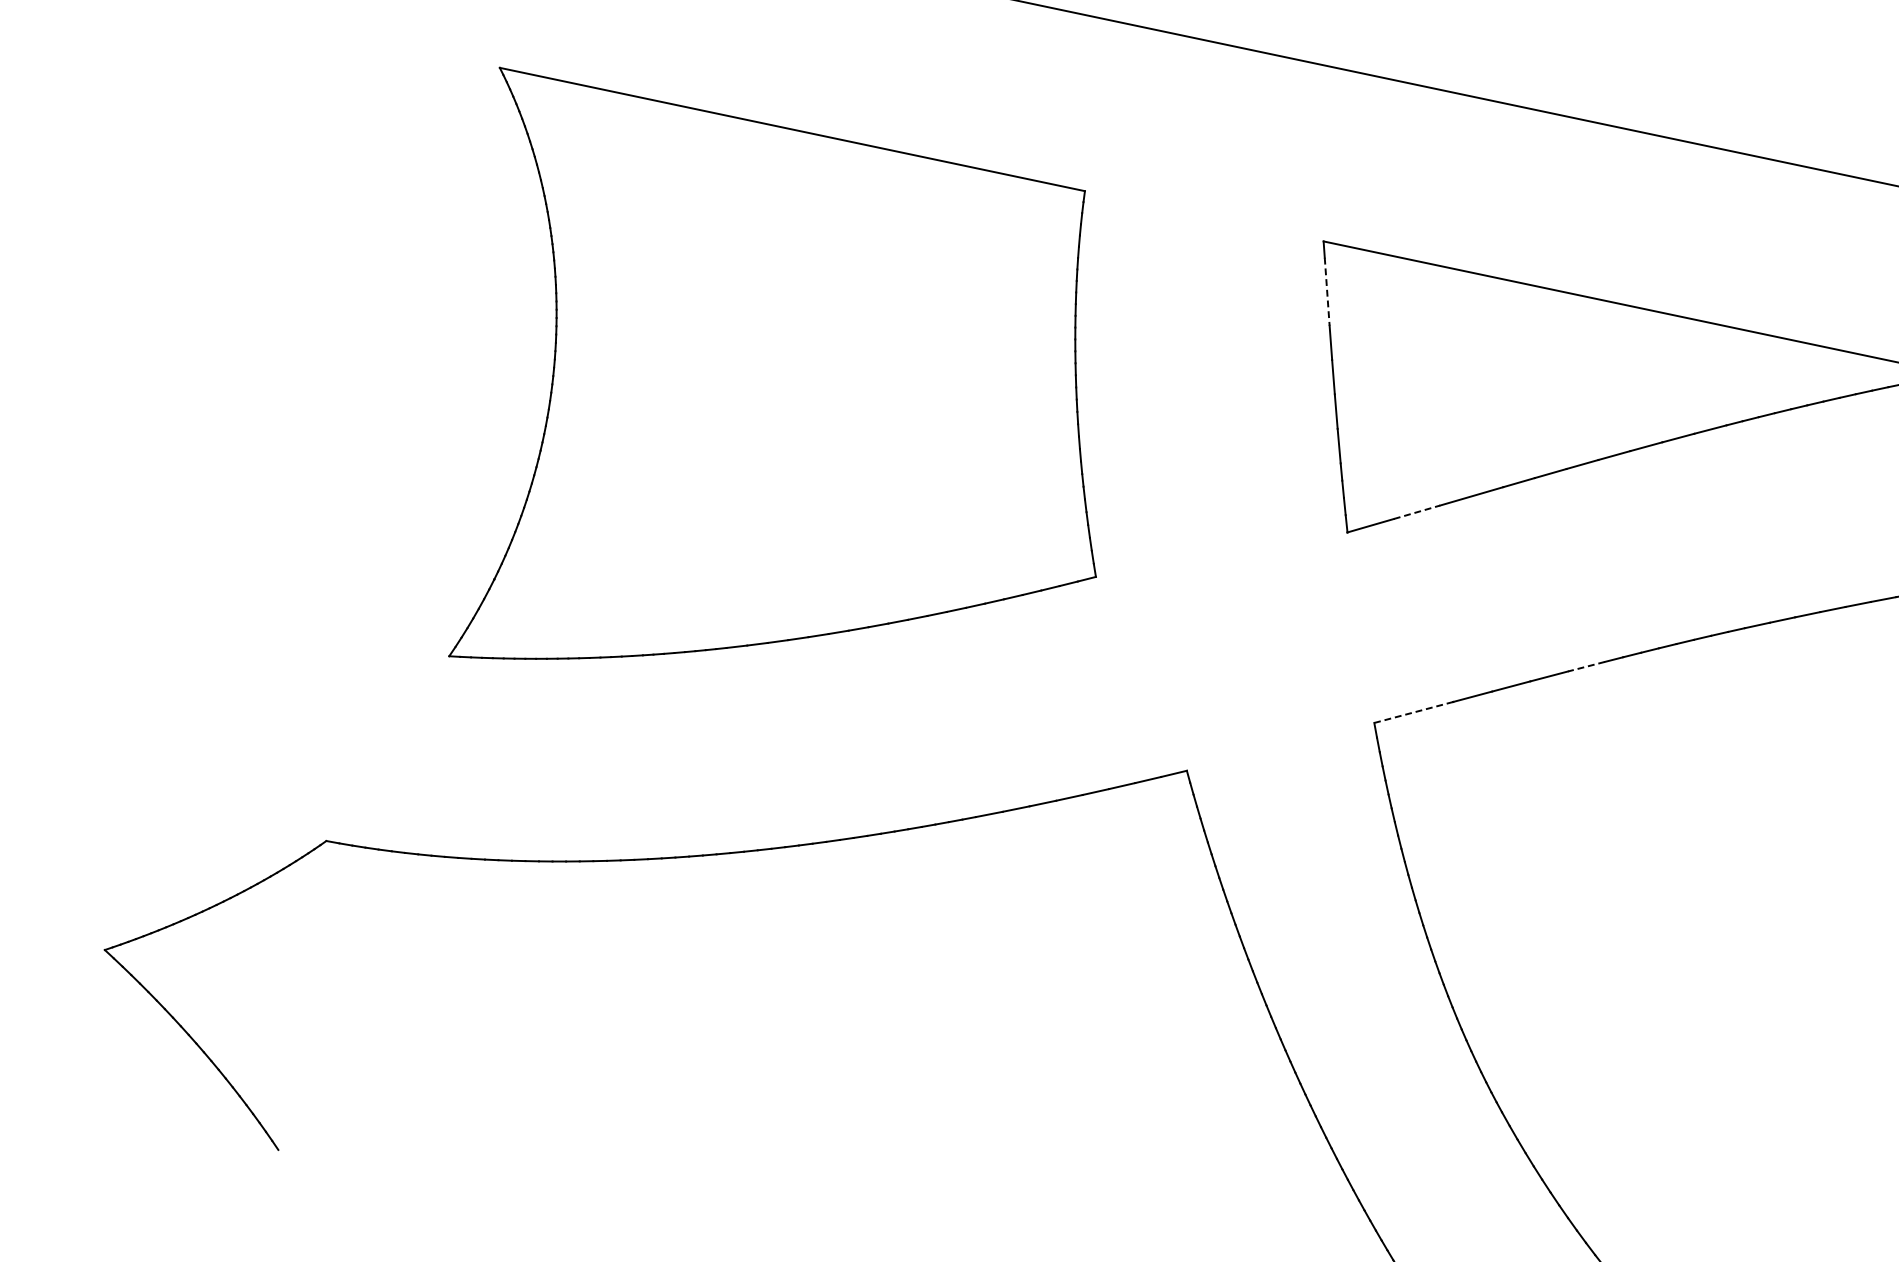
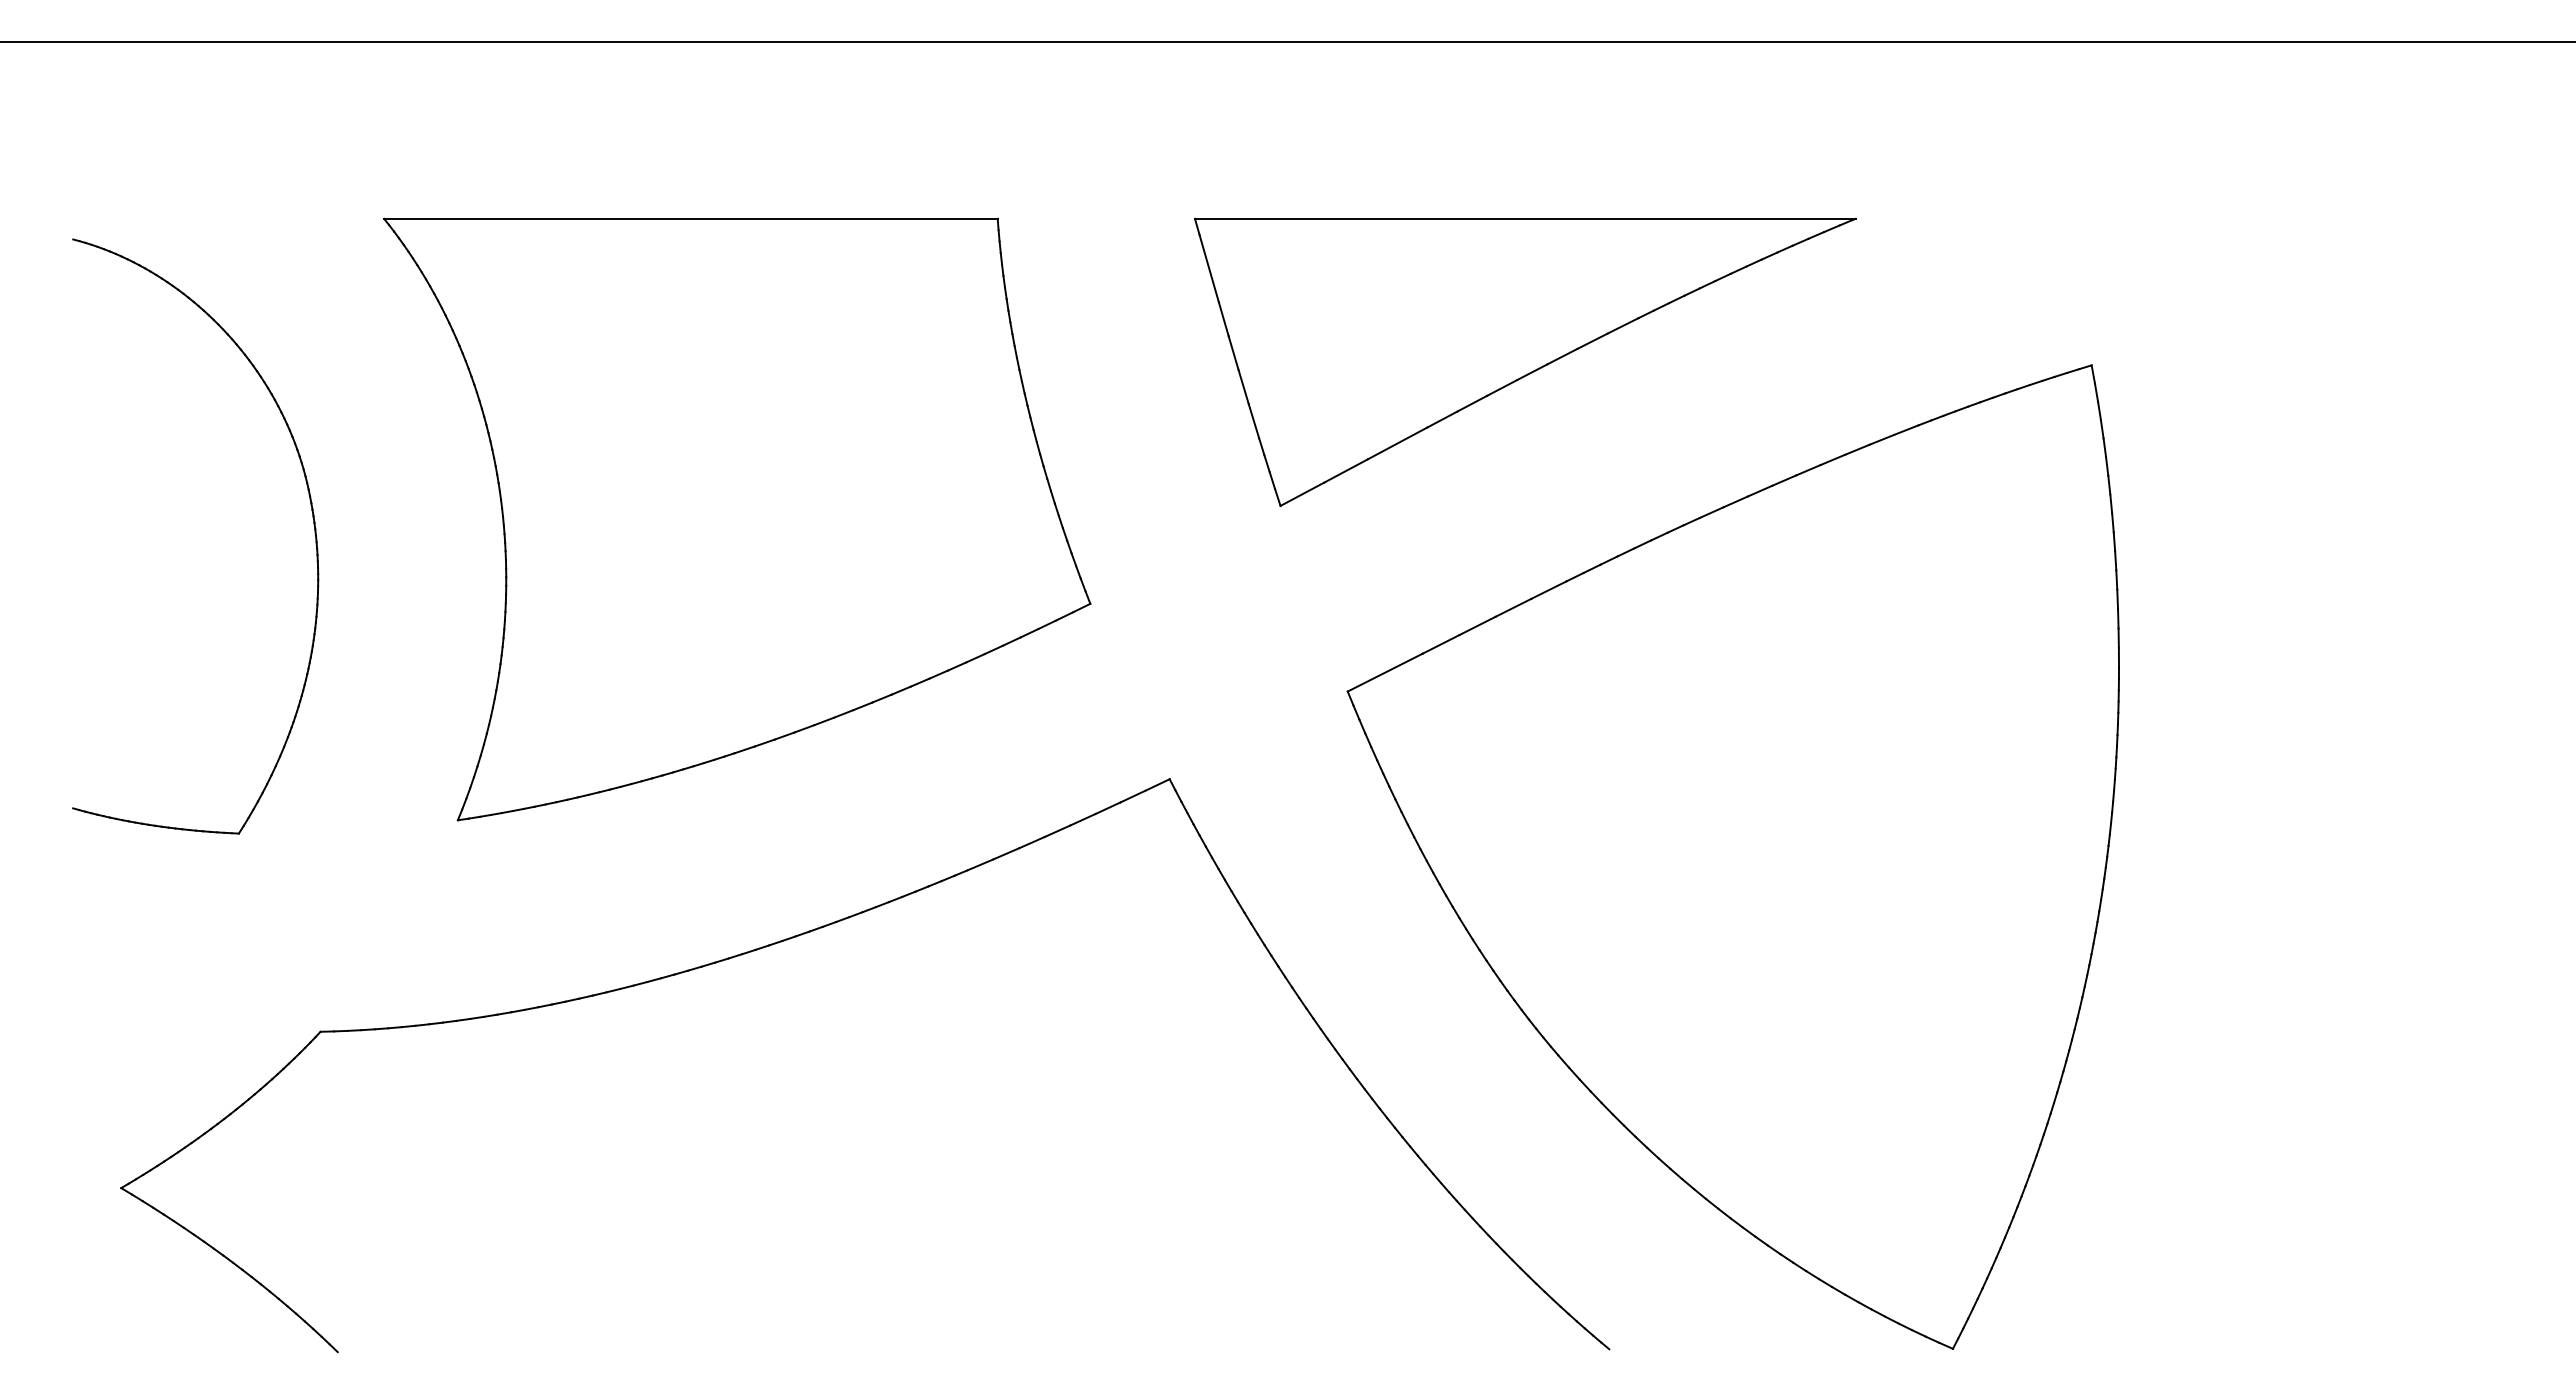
line: (1327, 291) -> (1209, 268), dashed -> solid
part: (421, 356) -> (313, 525), added
part: (776, 425) -> (737, 519), moved
line: (1417, 511) -> (1346, 470), dashed -> solid
line: (1586, 666) -> (1548, 590), dashed -> solid
line: (1414, 712) -> (1385, 672), dashed -> solid

